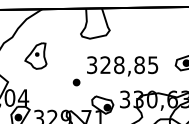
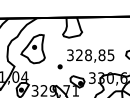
part: (35, 56) -> (32, 49), size x1.67

